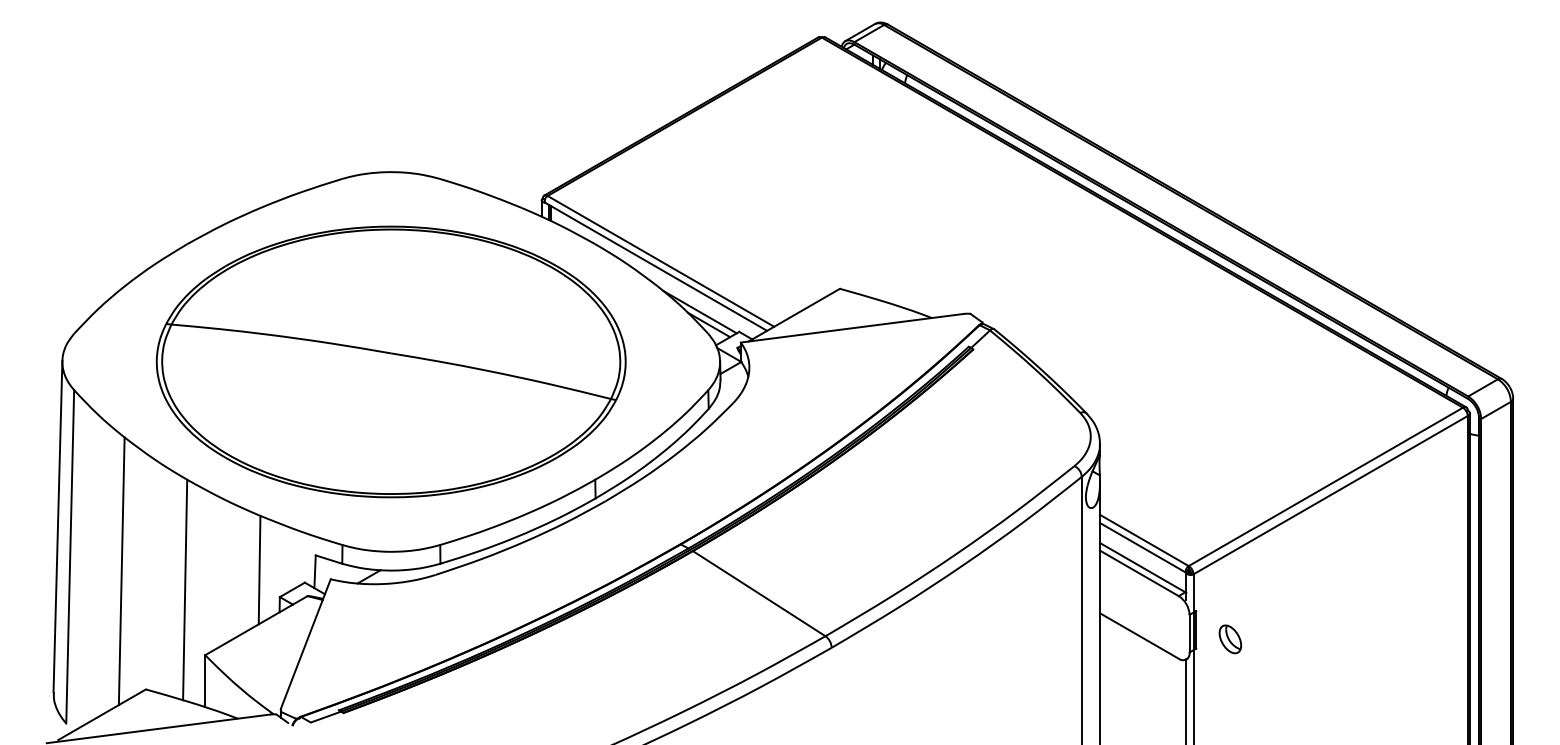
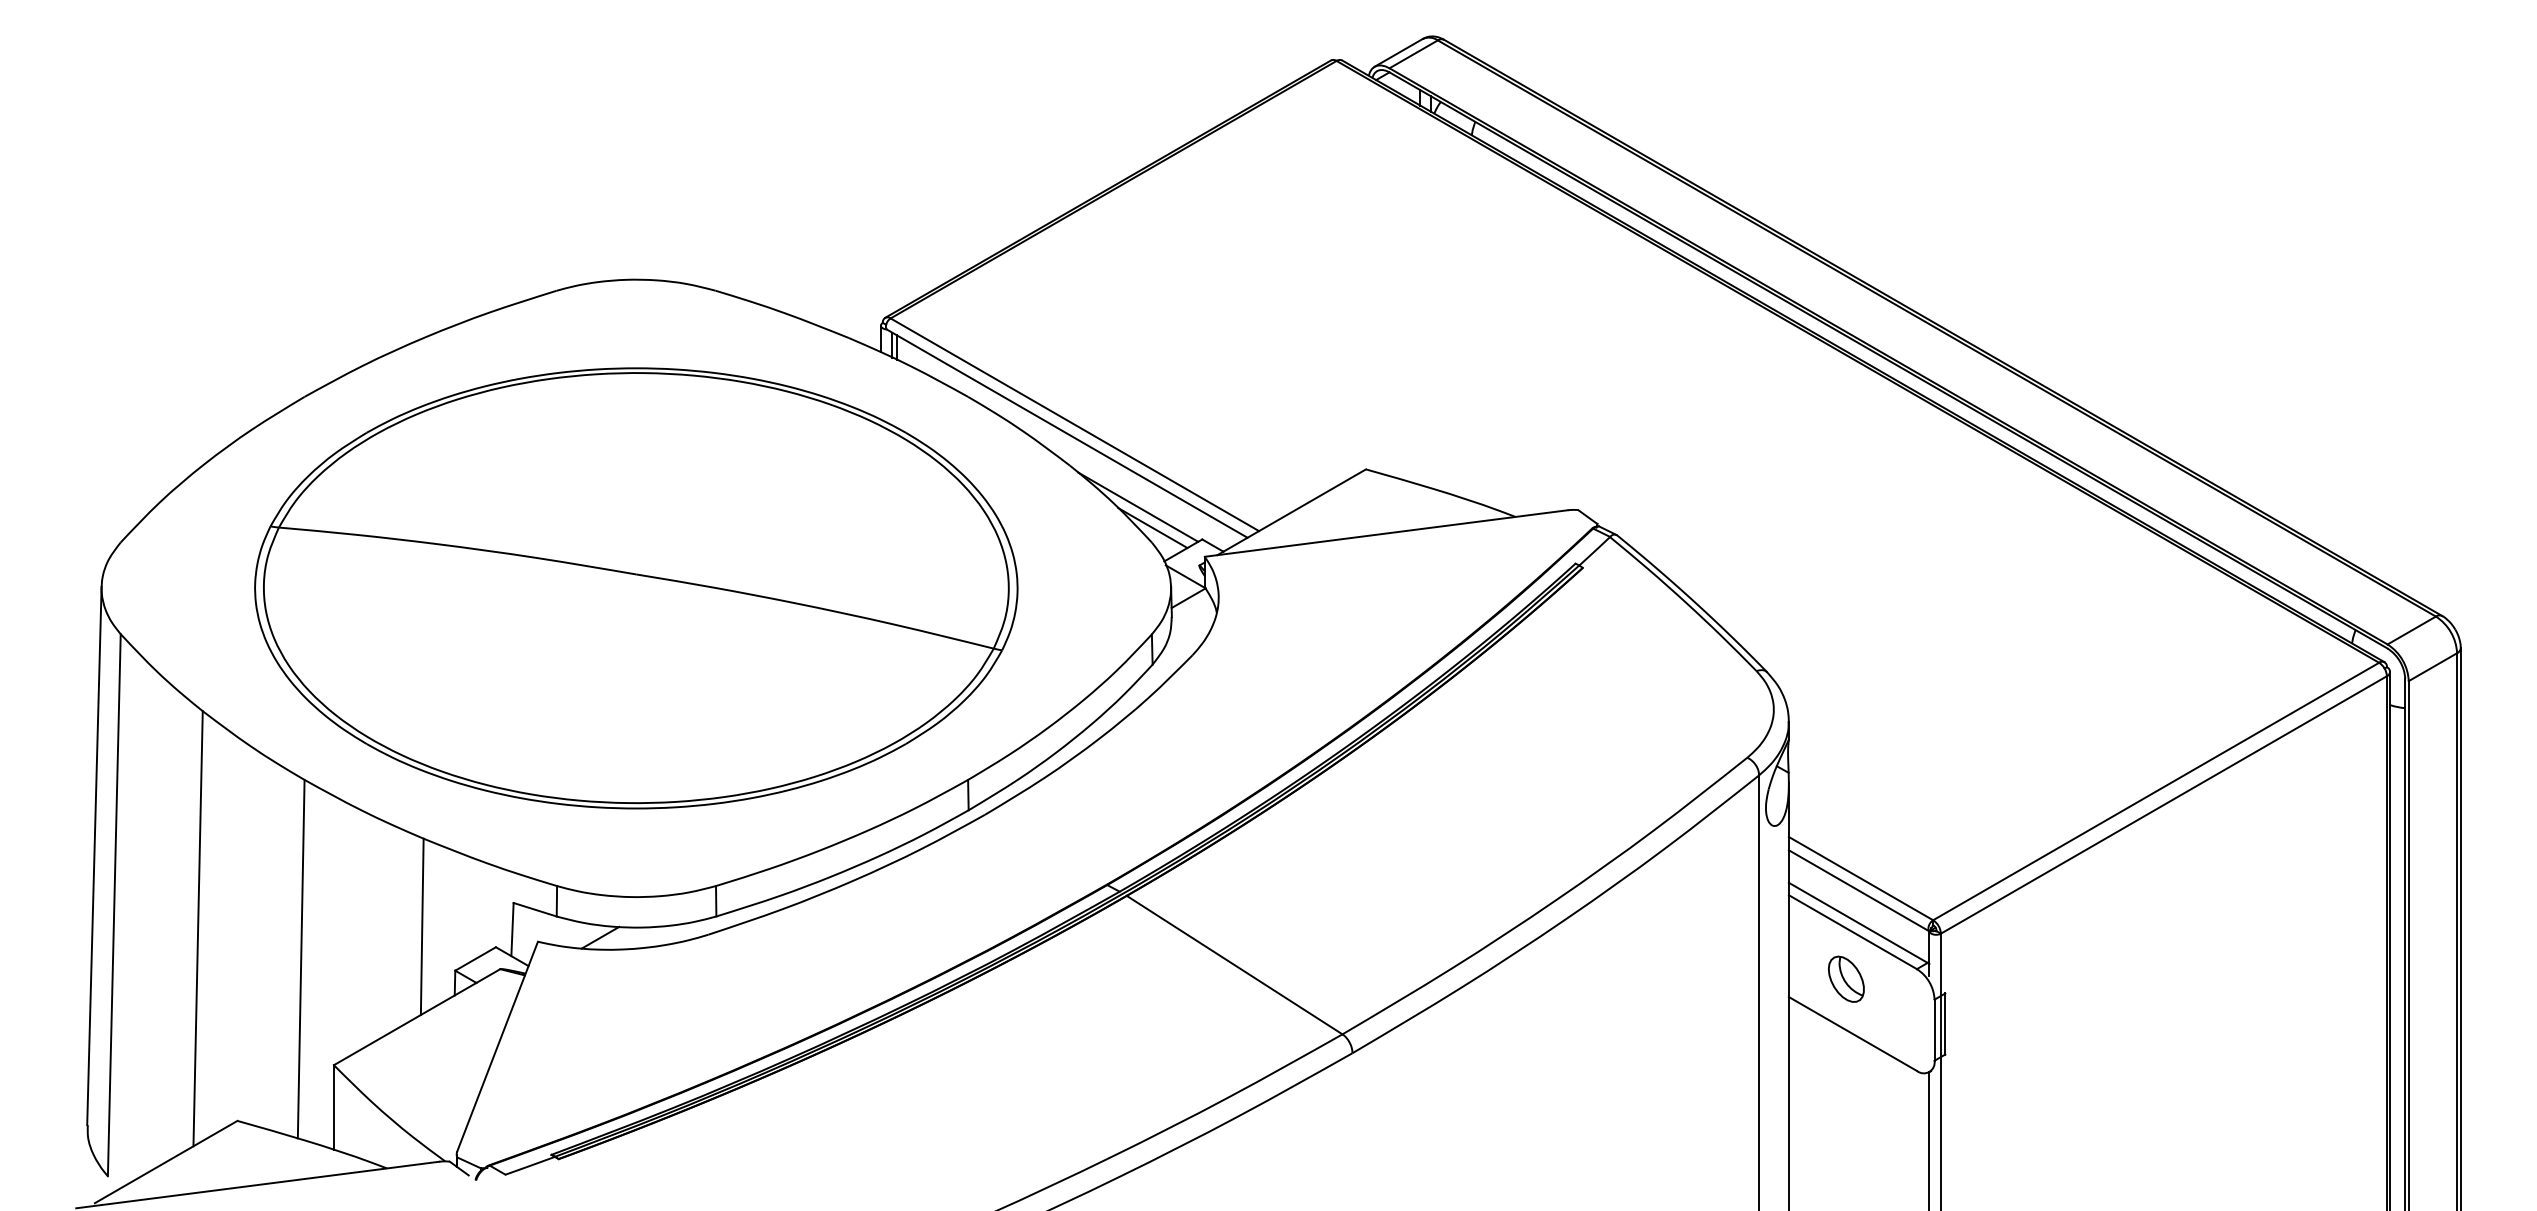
part: (1229, 639) -> (1844, 979), moved

